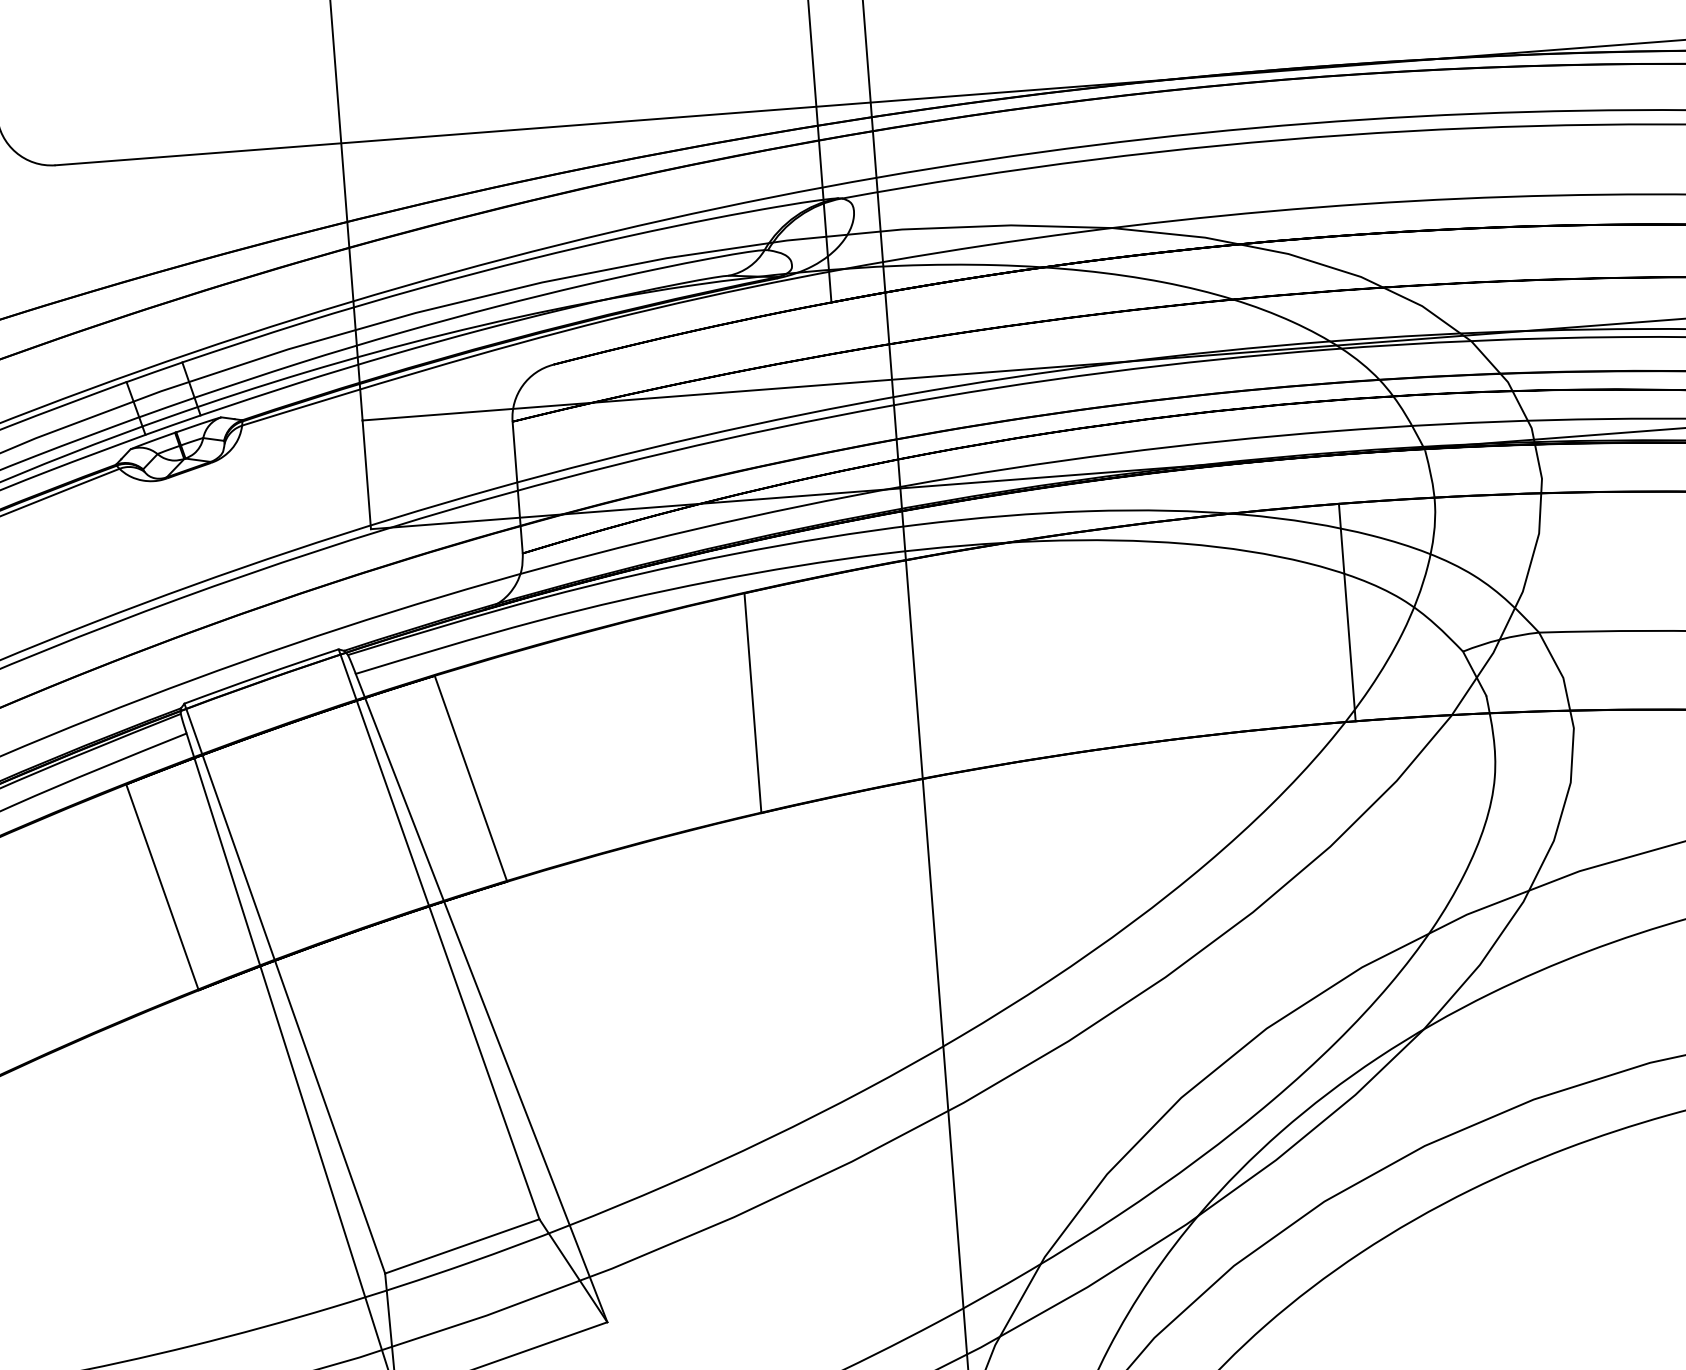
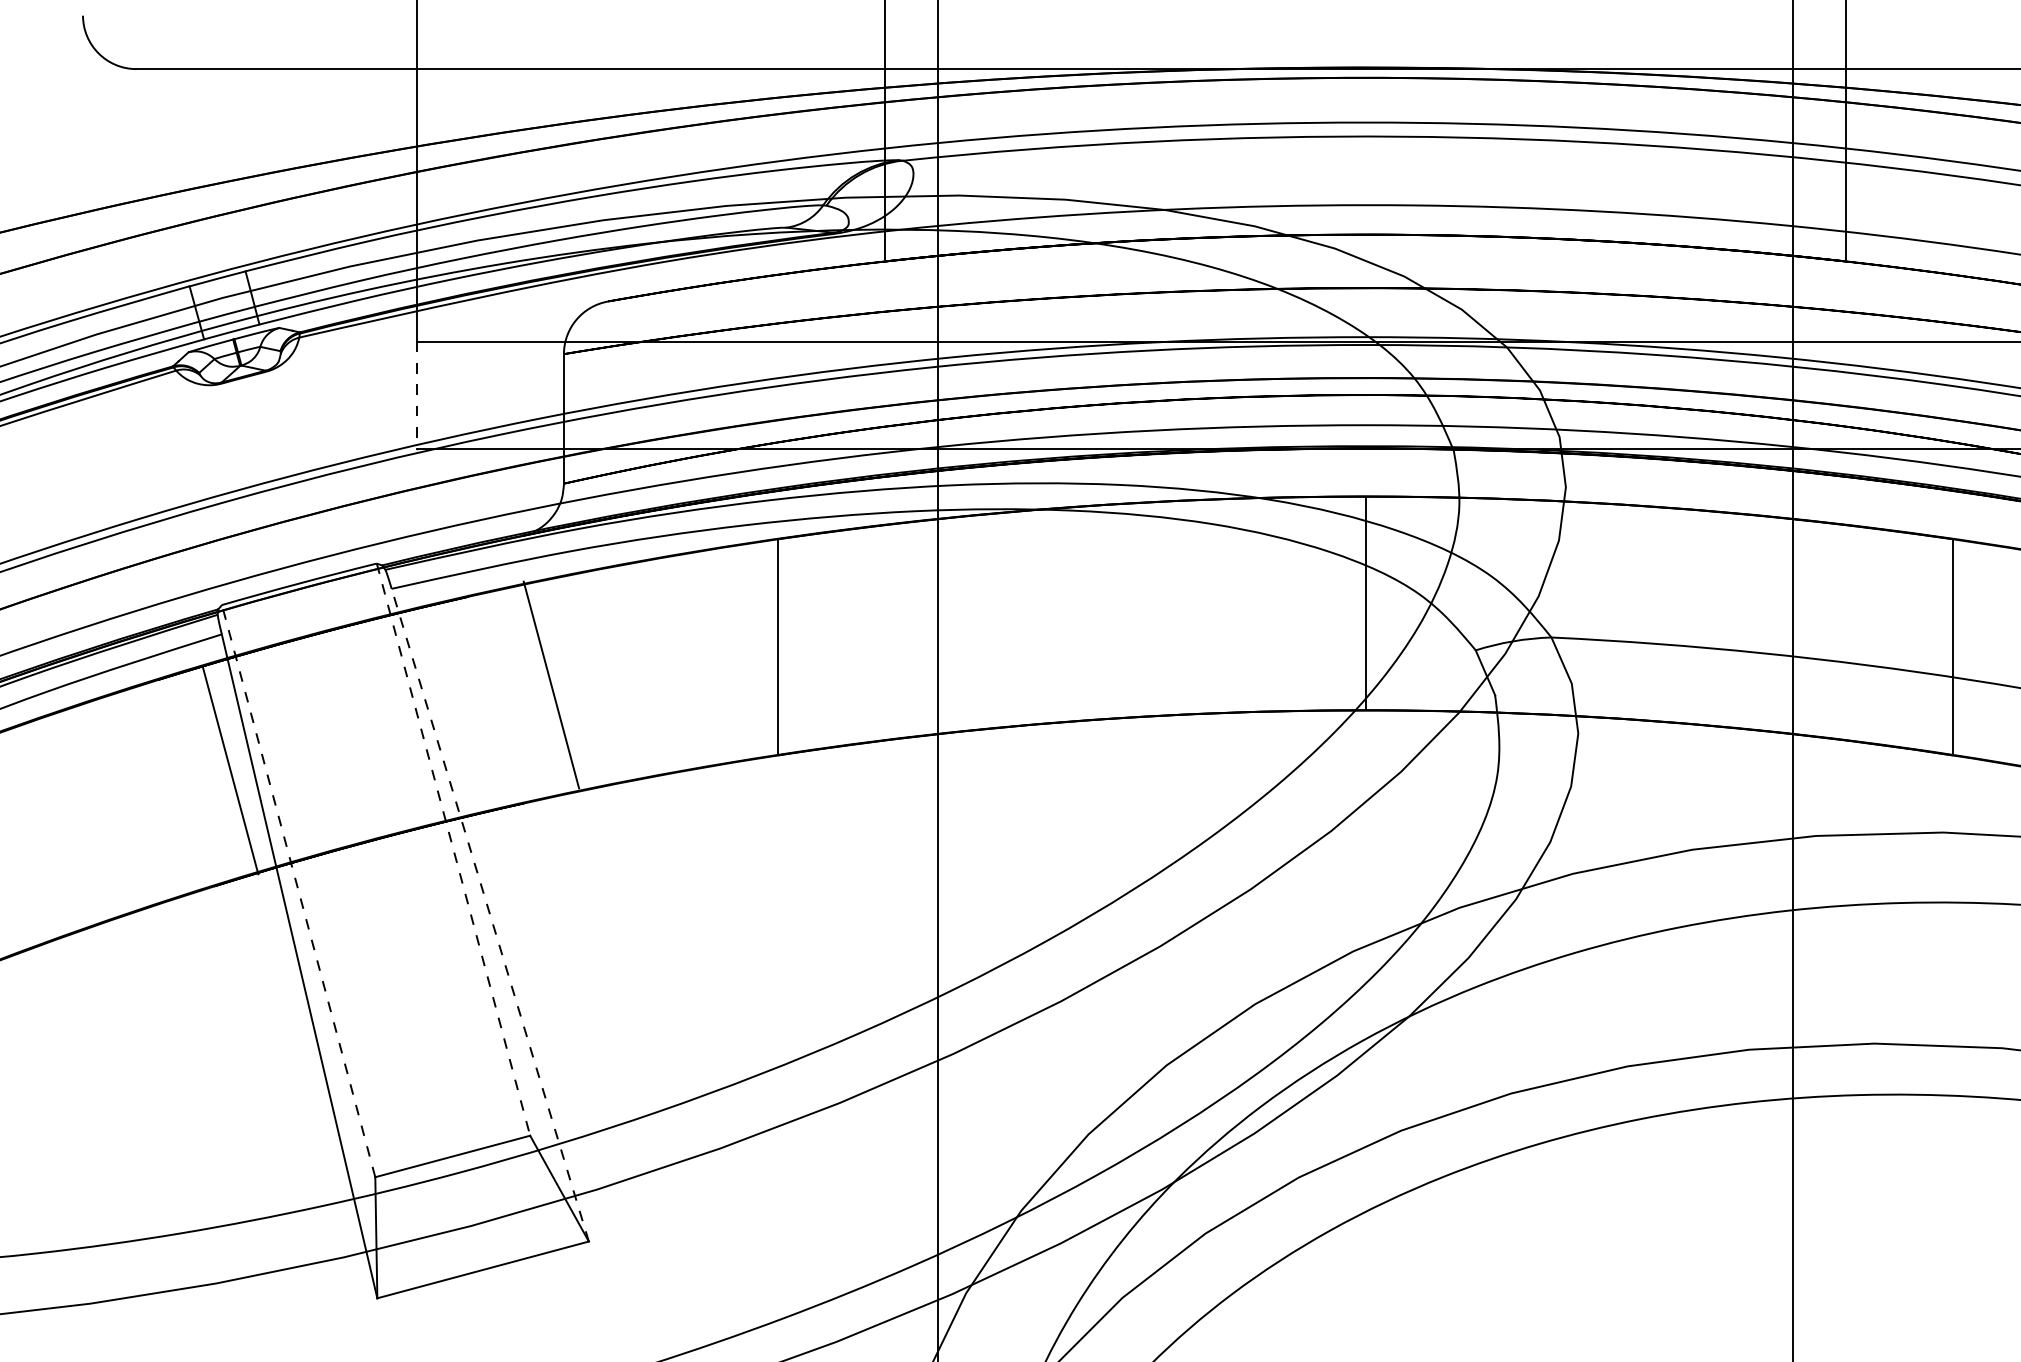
line: (366, 475) -> (417, 395), solid -> dashed
line: (471, 778) -> (551, 684), moved
line: (162, 886) -> (230, 770), moved
line: (439, 935) -> (453, 850), solid -> dashed
line: (284, 987) -> (298, 890), solid -> dashed
line: (481, 998) -> (490, 915), solid -> dashed

